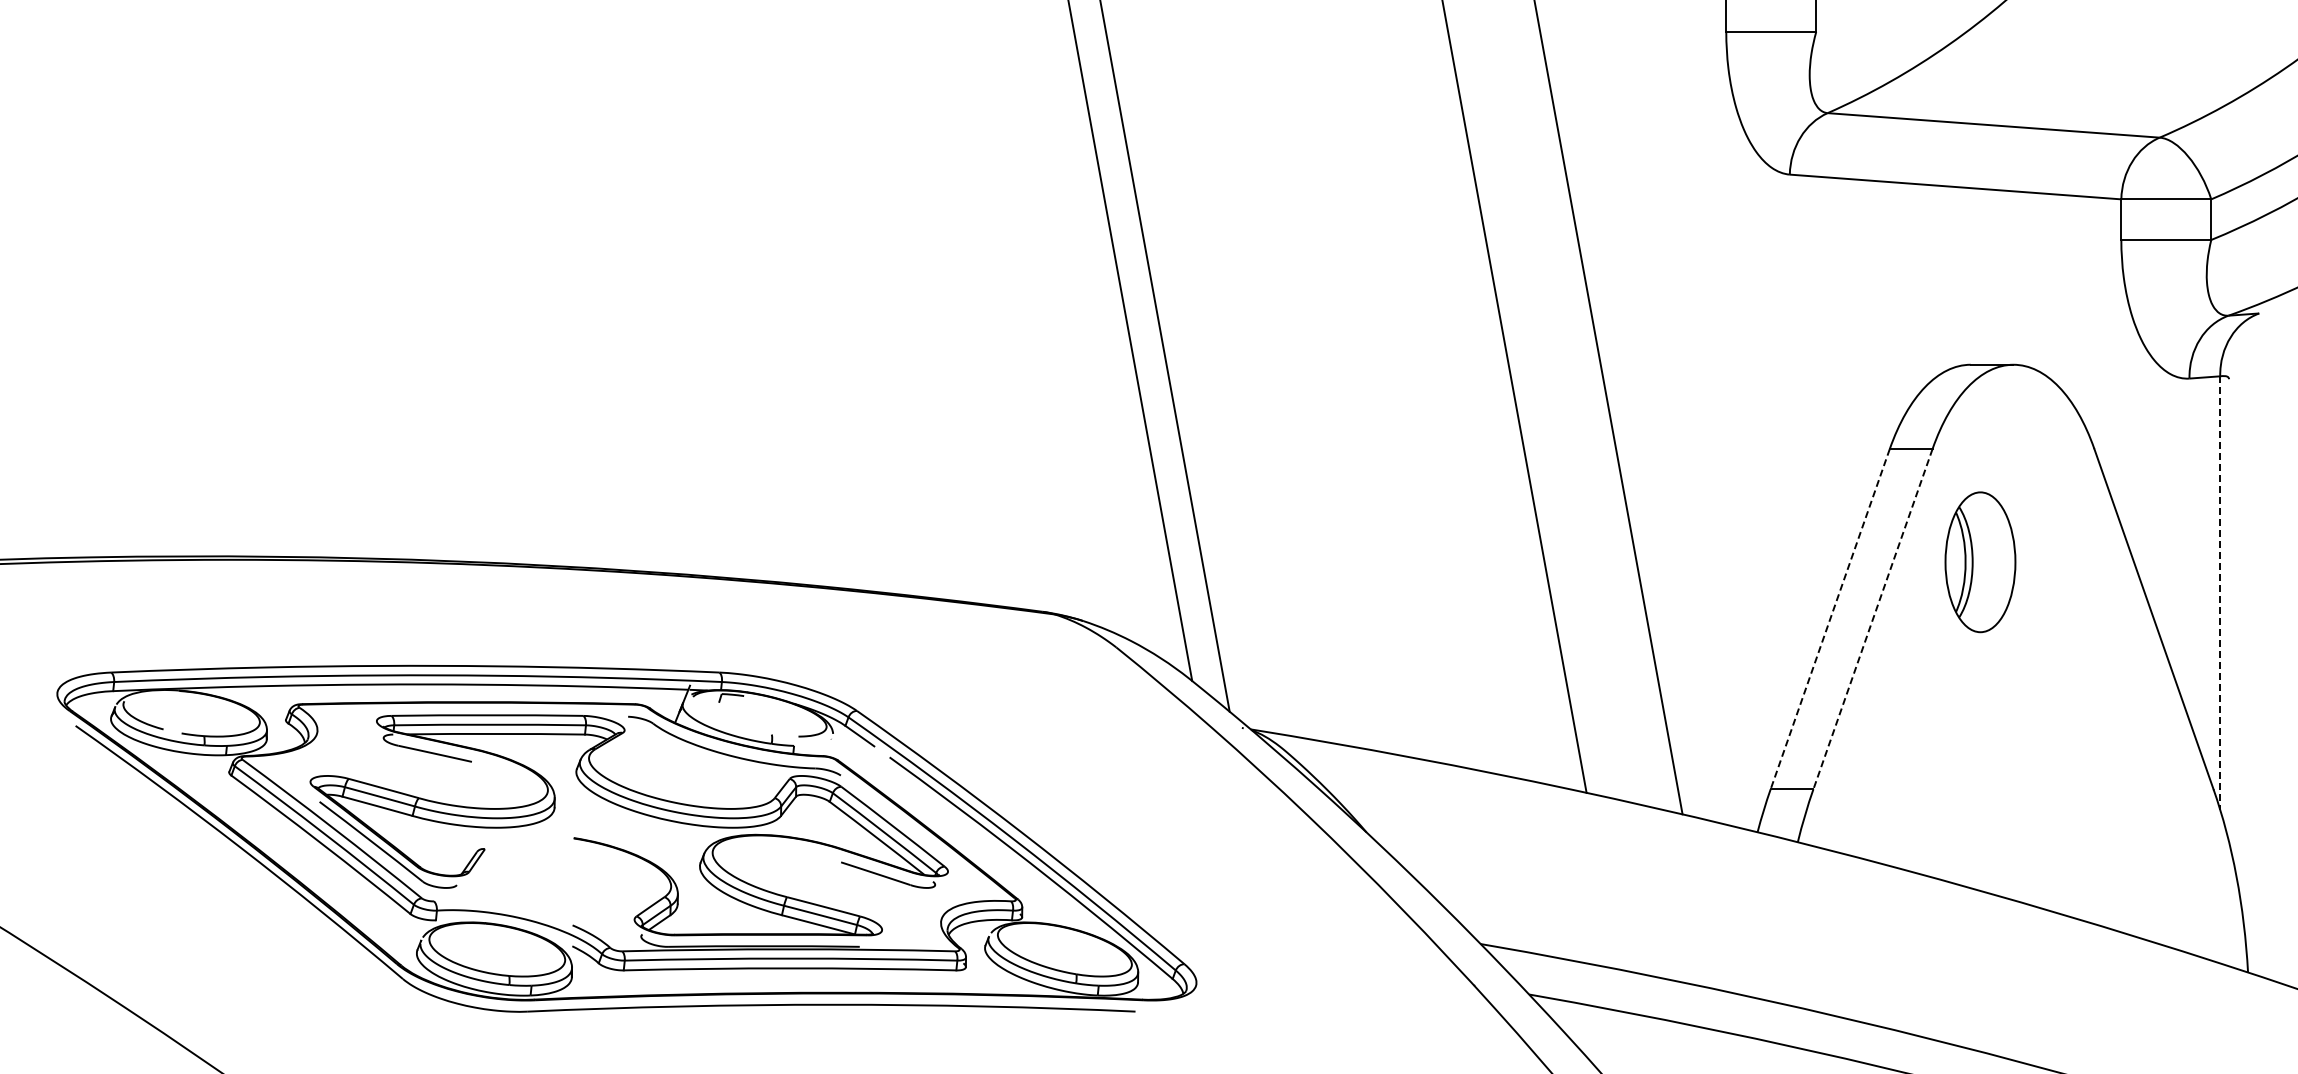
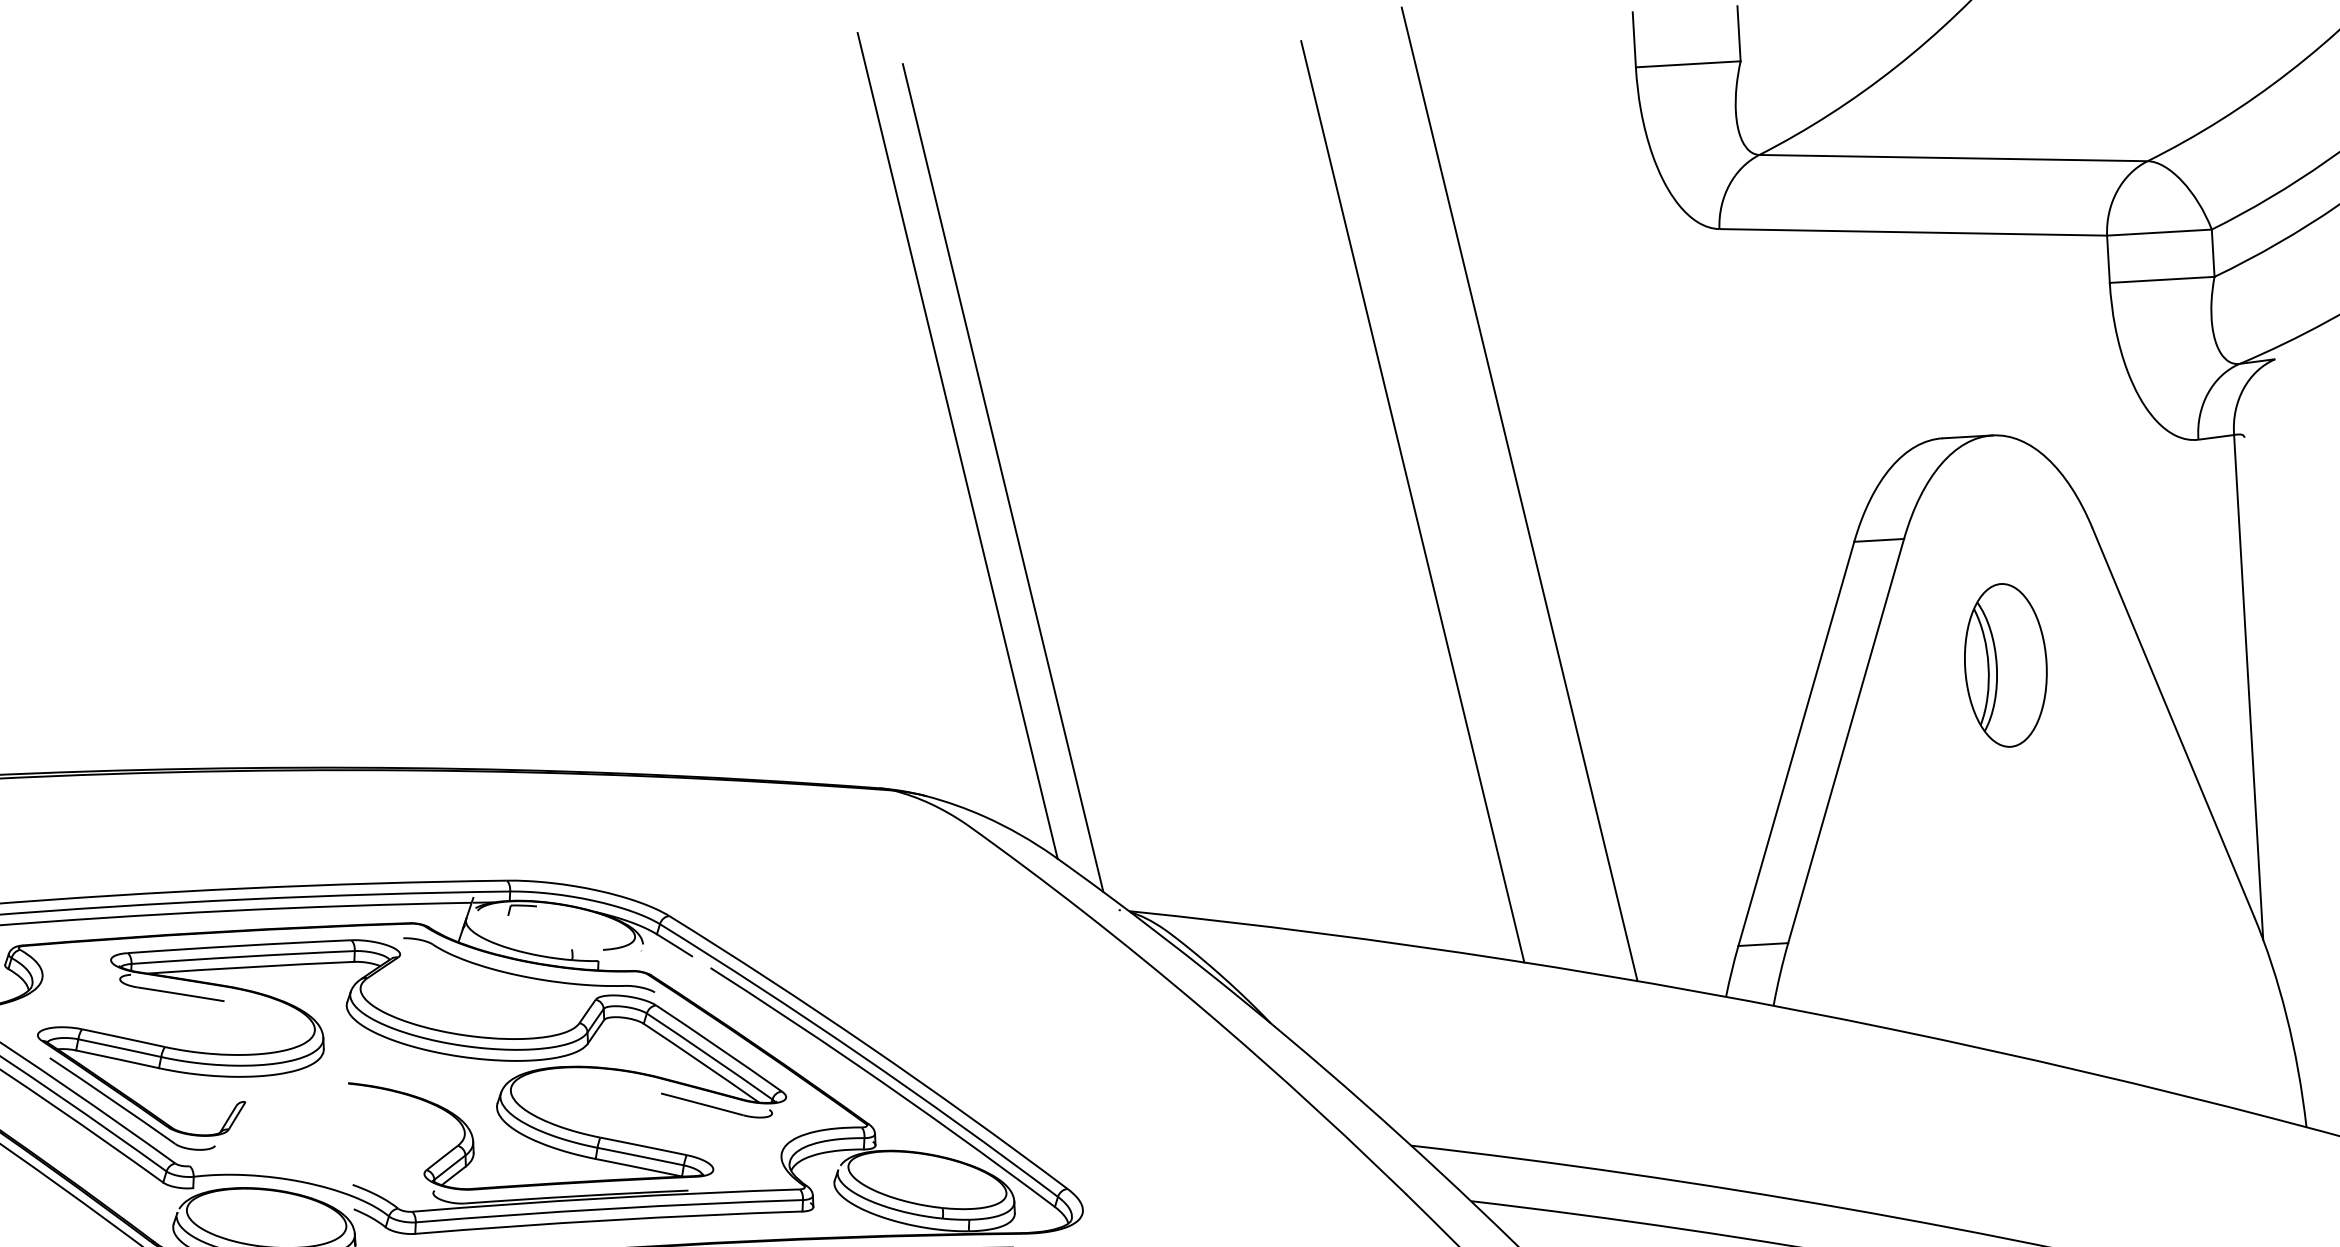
part: (1980, 562) -> (2005, 665), moved
line: (2220, 593) -> (2248, 687), dashed -> solid
line: (1830, 619) -> (1796, 744), dashed -> solid
line: (1872, 619) -> (1845, 741), dashed -> solid

